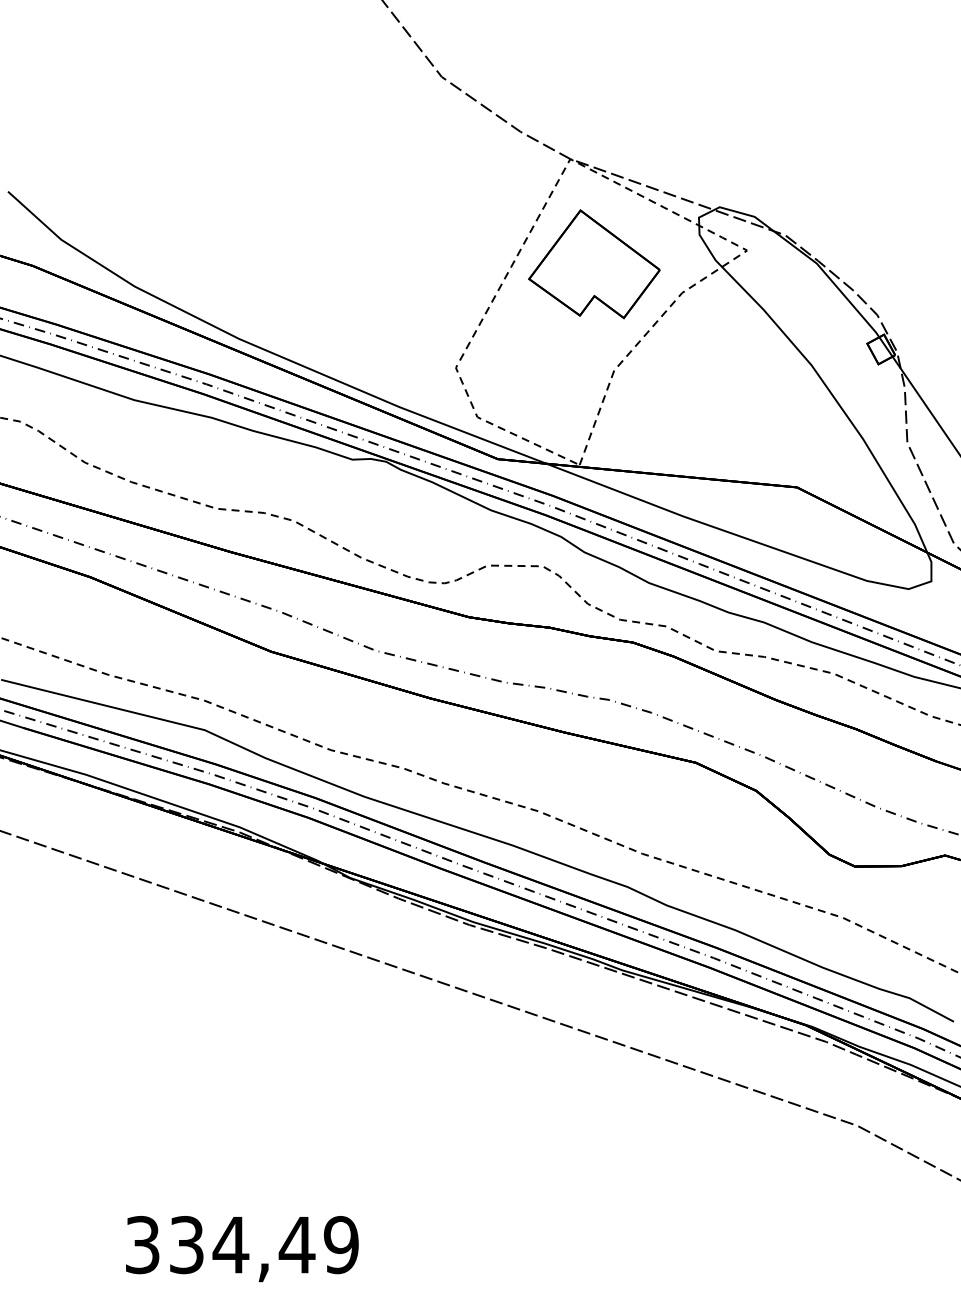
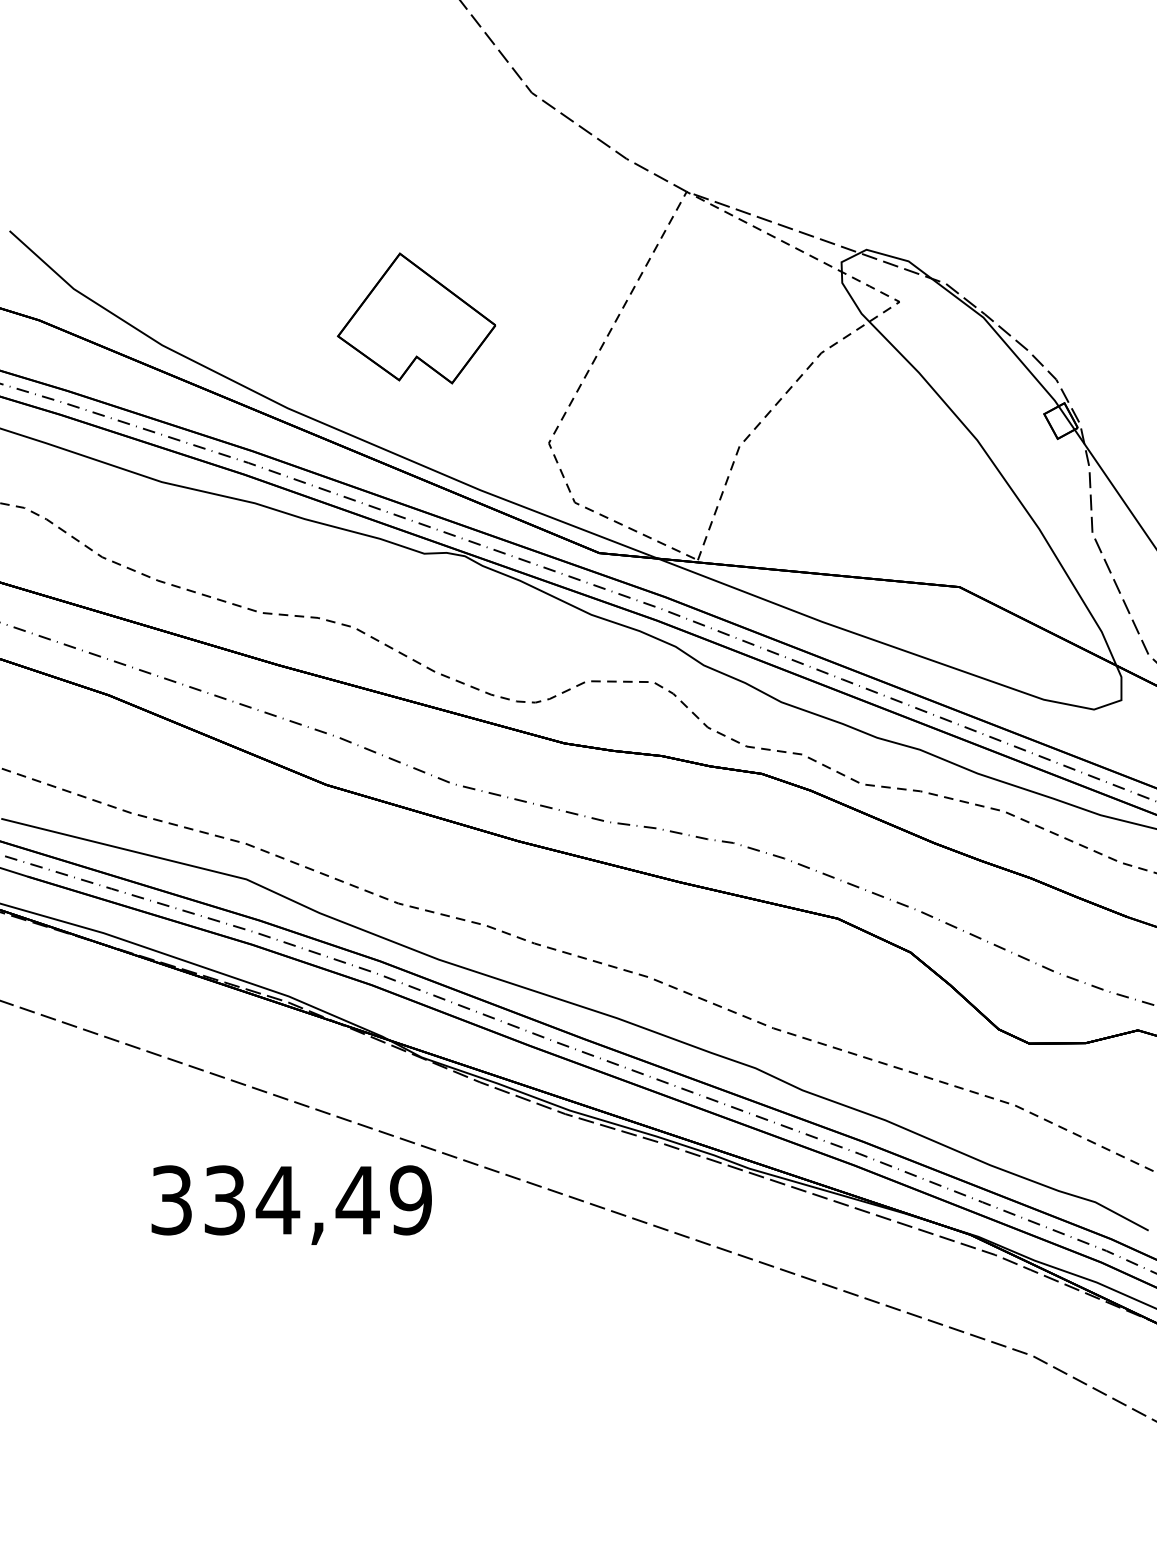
part: (594, 264) -> (416, 318), moved
text: (242, 1248) -> (291, 1204), moved

